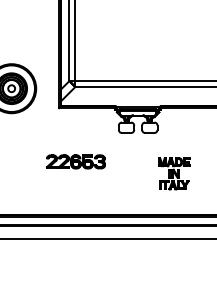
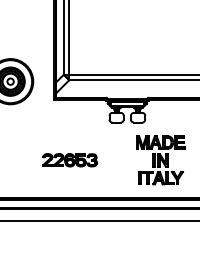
part: (75, 161) -> (69, 159), moved
part: (173, 173) -> (160, 159), size x1.67

